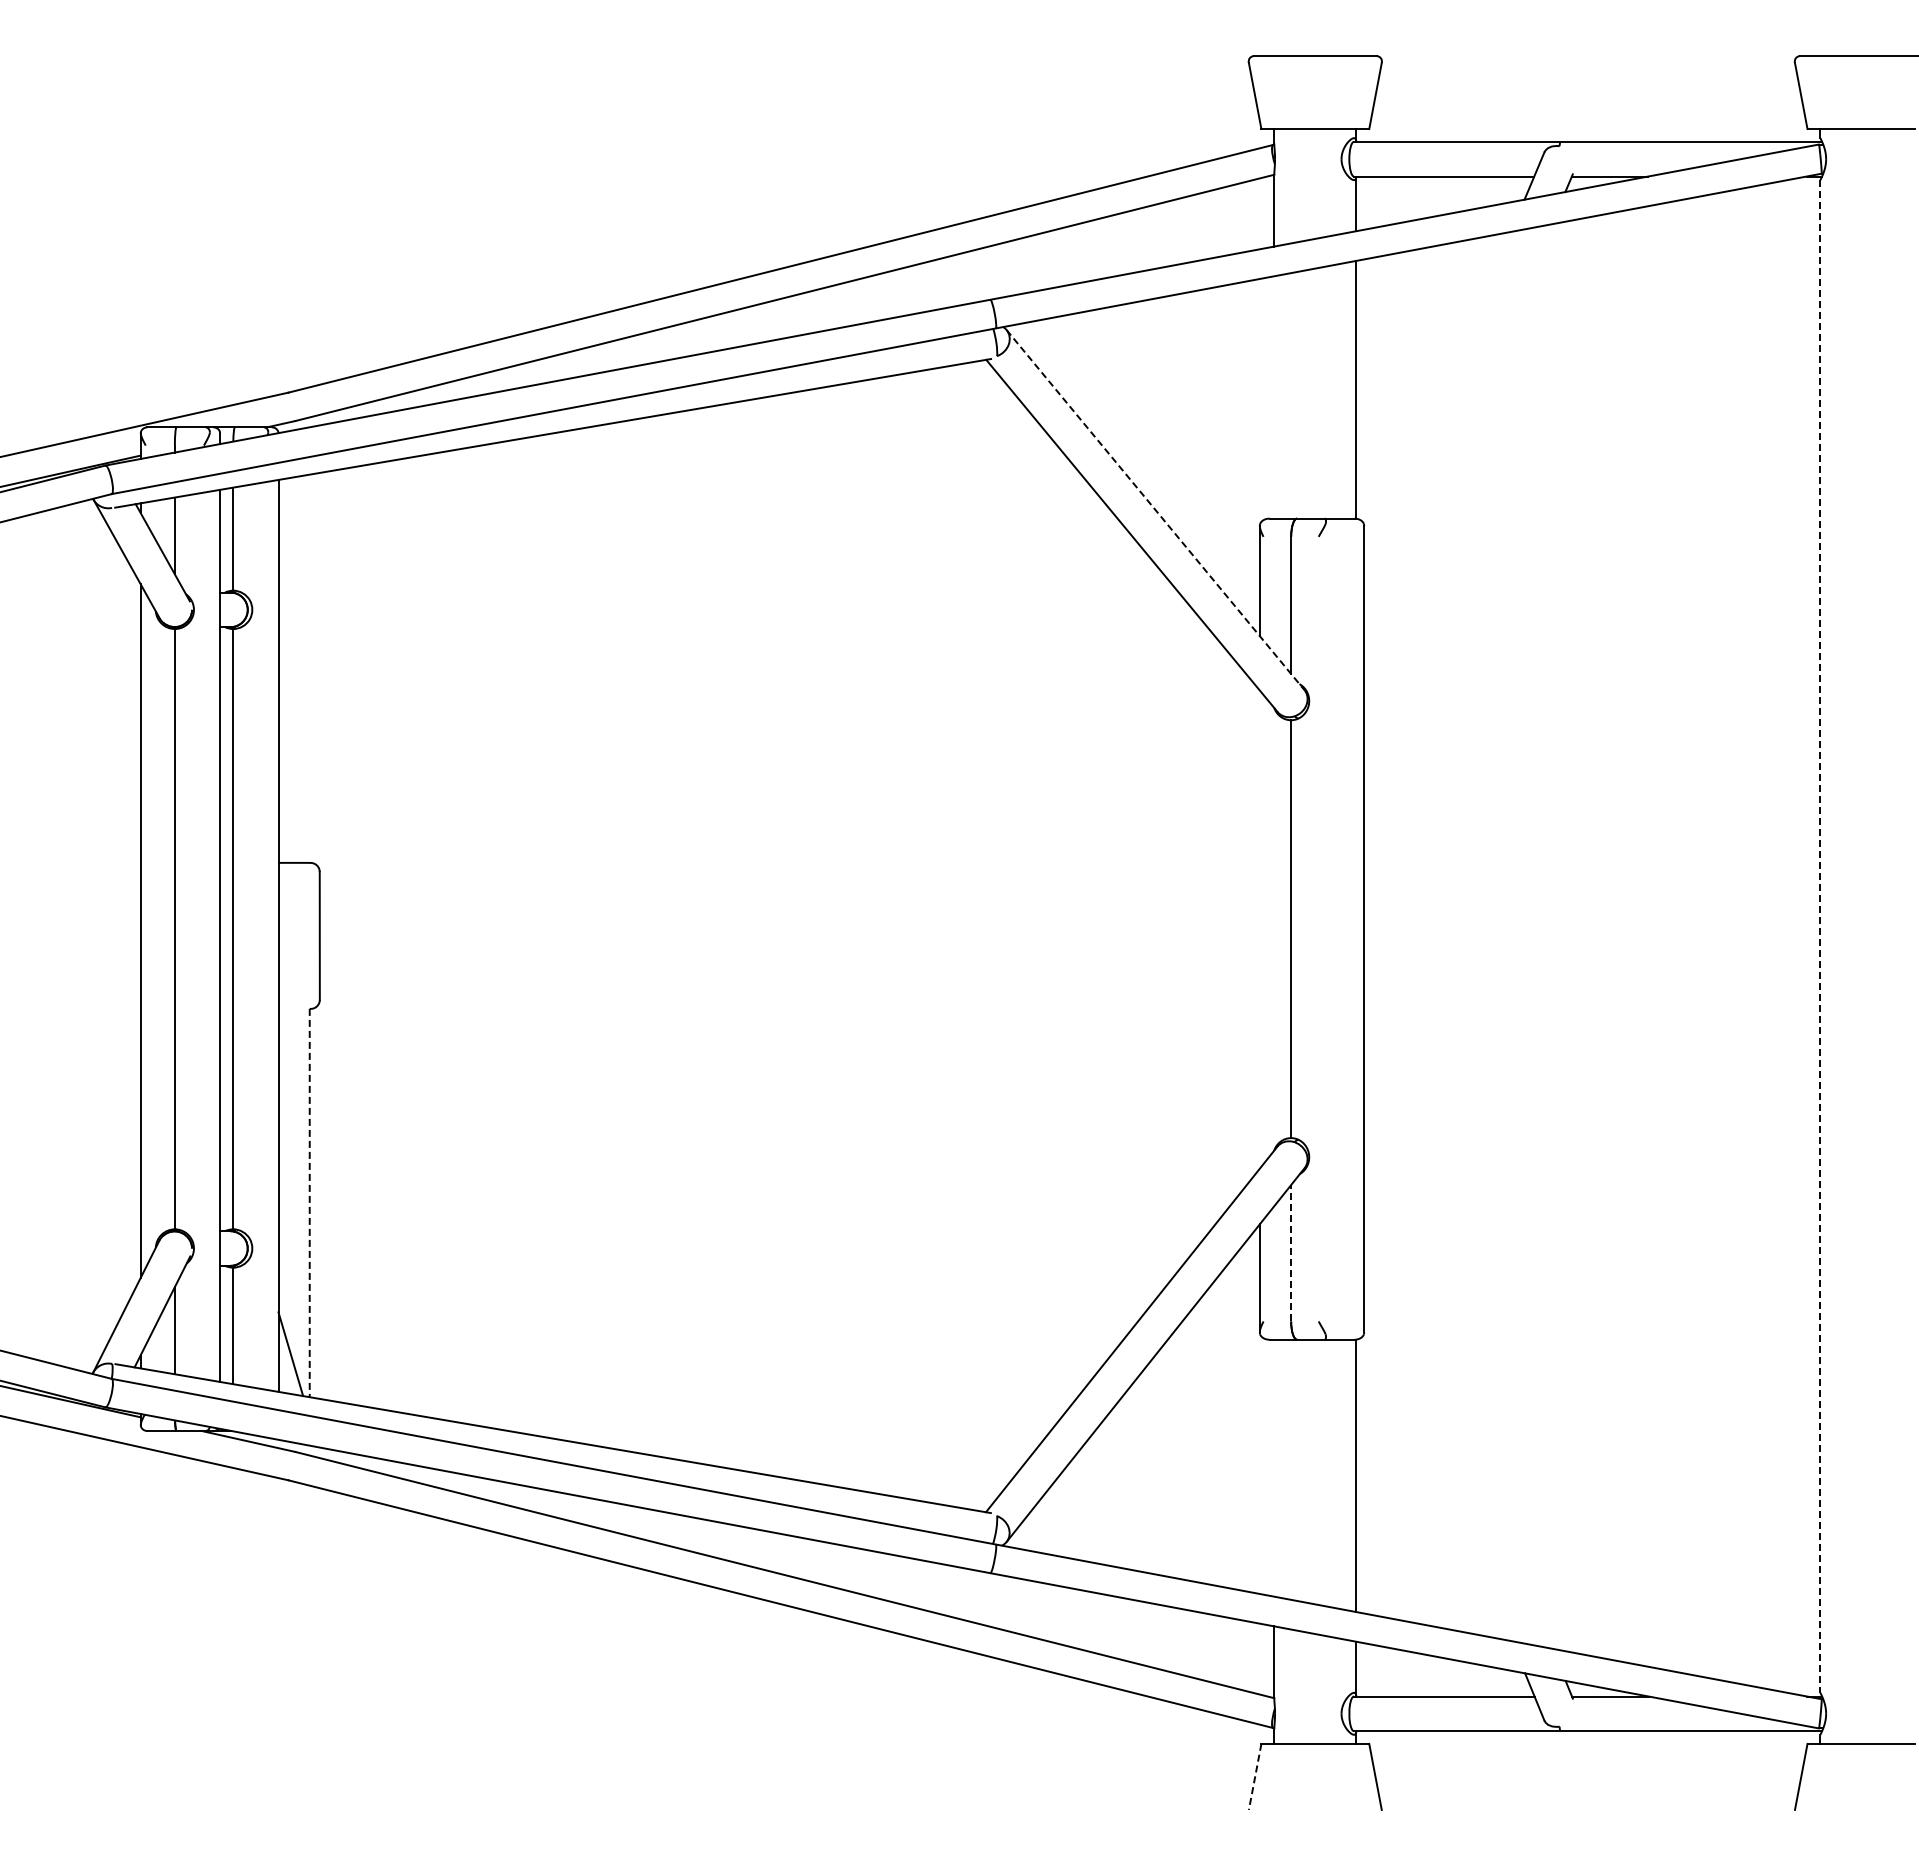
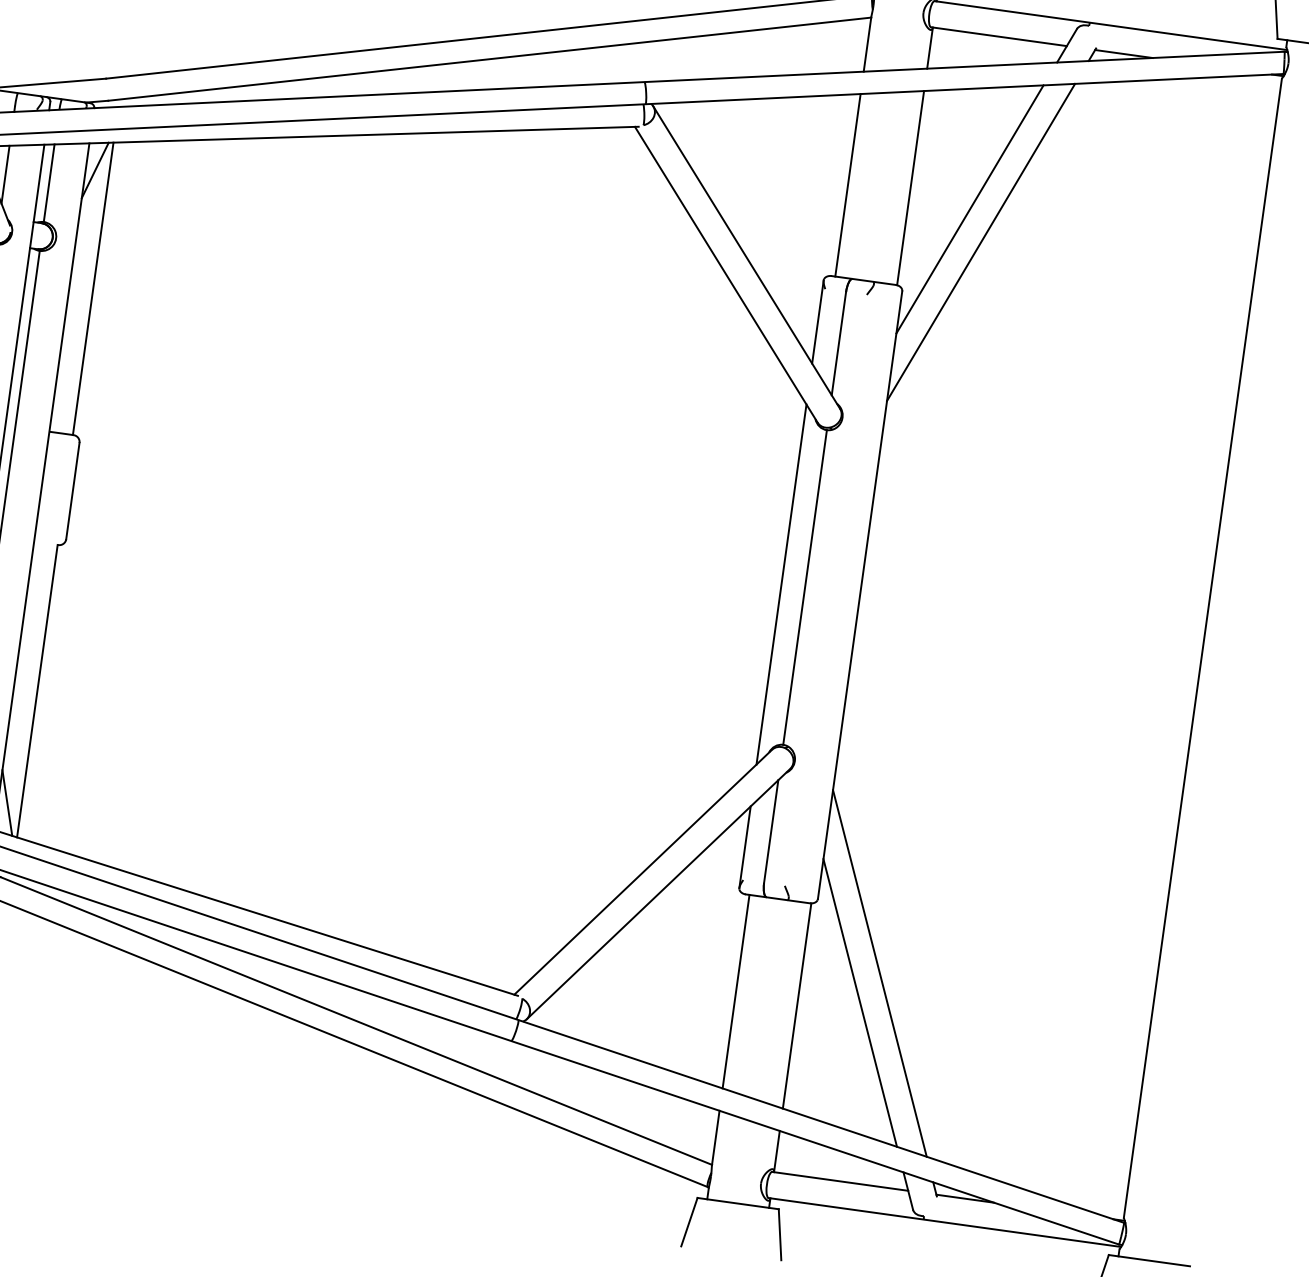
line: (1274, 397) -> (848, 185), added
line: (1437, 406) -> (969, 209), added
line: (1457, 447) -> (980, 242), added
line: (1155, 510) -> (746, 258), dashed -> solid
line: (290, 513) -> (94, 169), added
line: (309, 668) -> (93, 288), added
line: (1259, 929) -> (781, 584), added
line: (1820, 936) -> (1202, 648), dashed -> solid
line: (309, 1203) -> (37, 691), dashed -> solid
line: (1291, 1252) -> (771, 831), dashed -> solid
line: (1458, 1418) -> (879, 973), added
line: (1437, 1460) -> (859, 1002), added
line: (1274, 1467) -> (736, 991), added
line: (1255, 1776) -> (689, 1221), dashed -> solid

